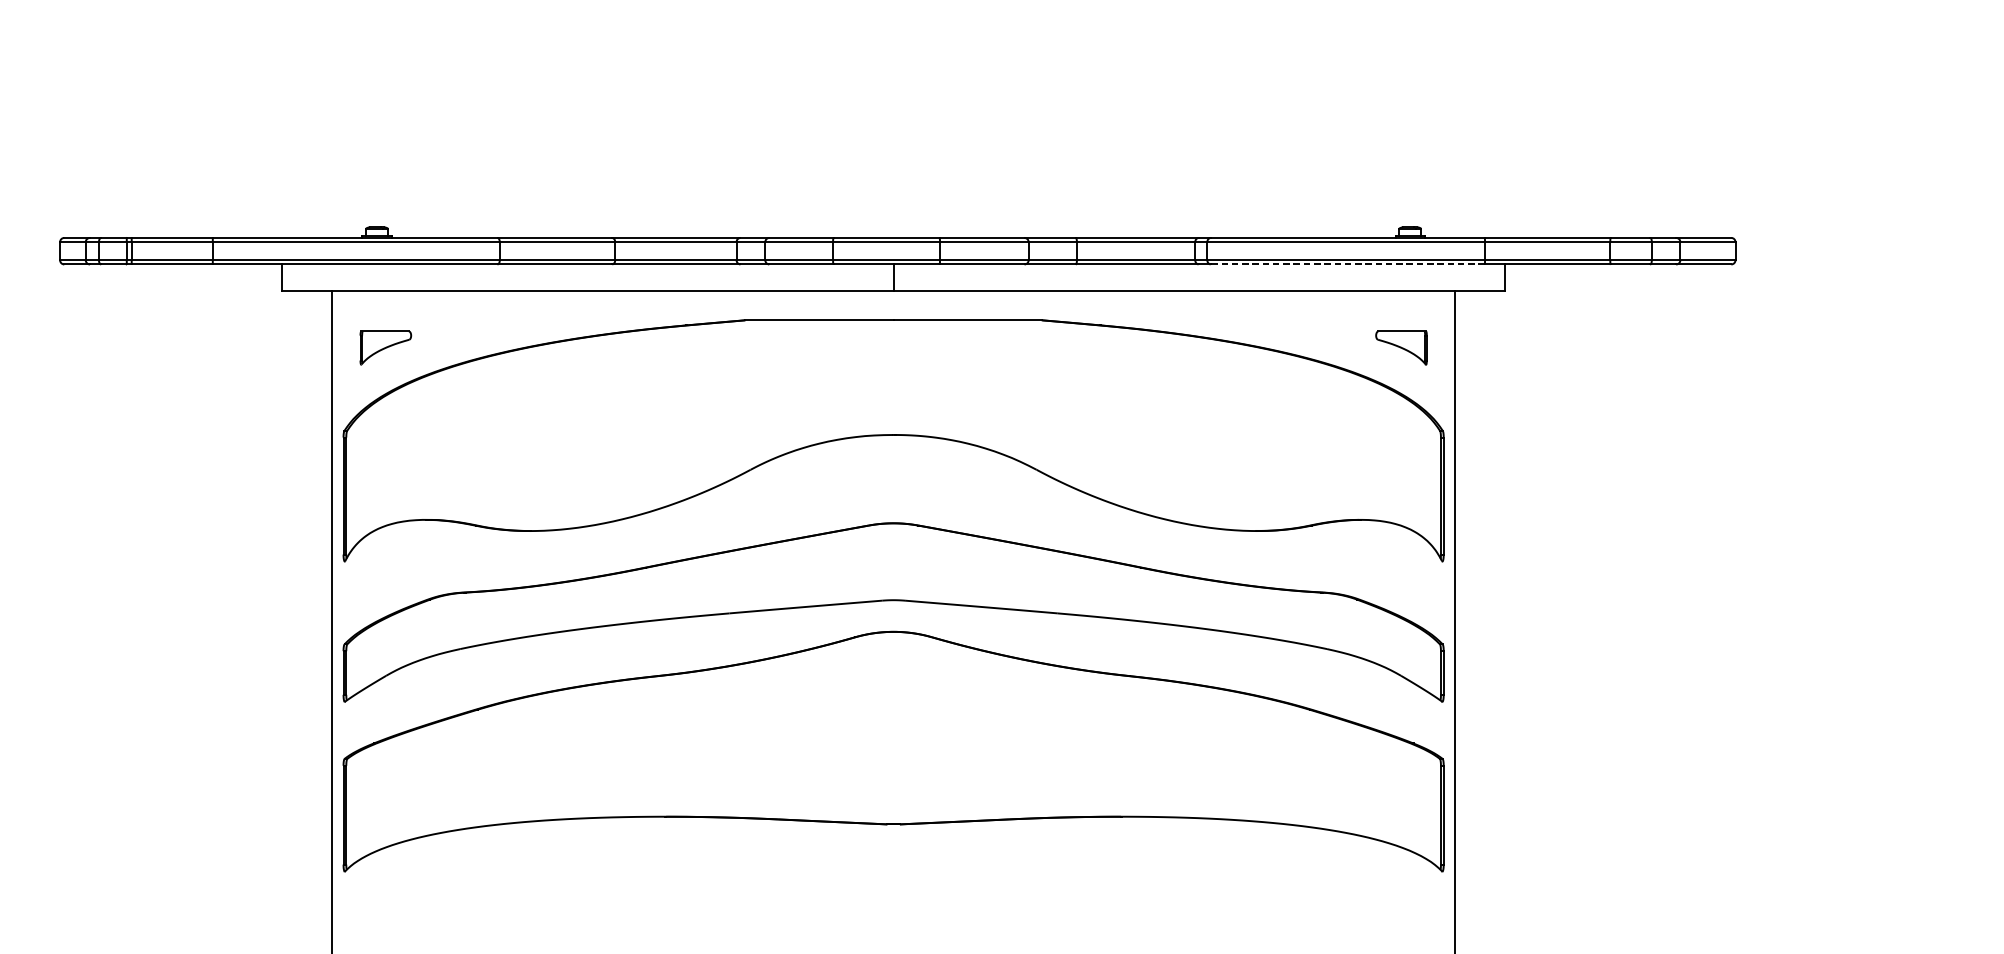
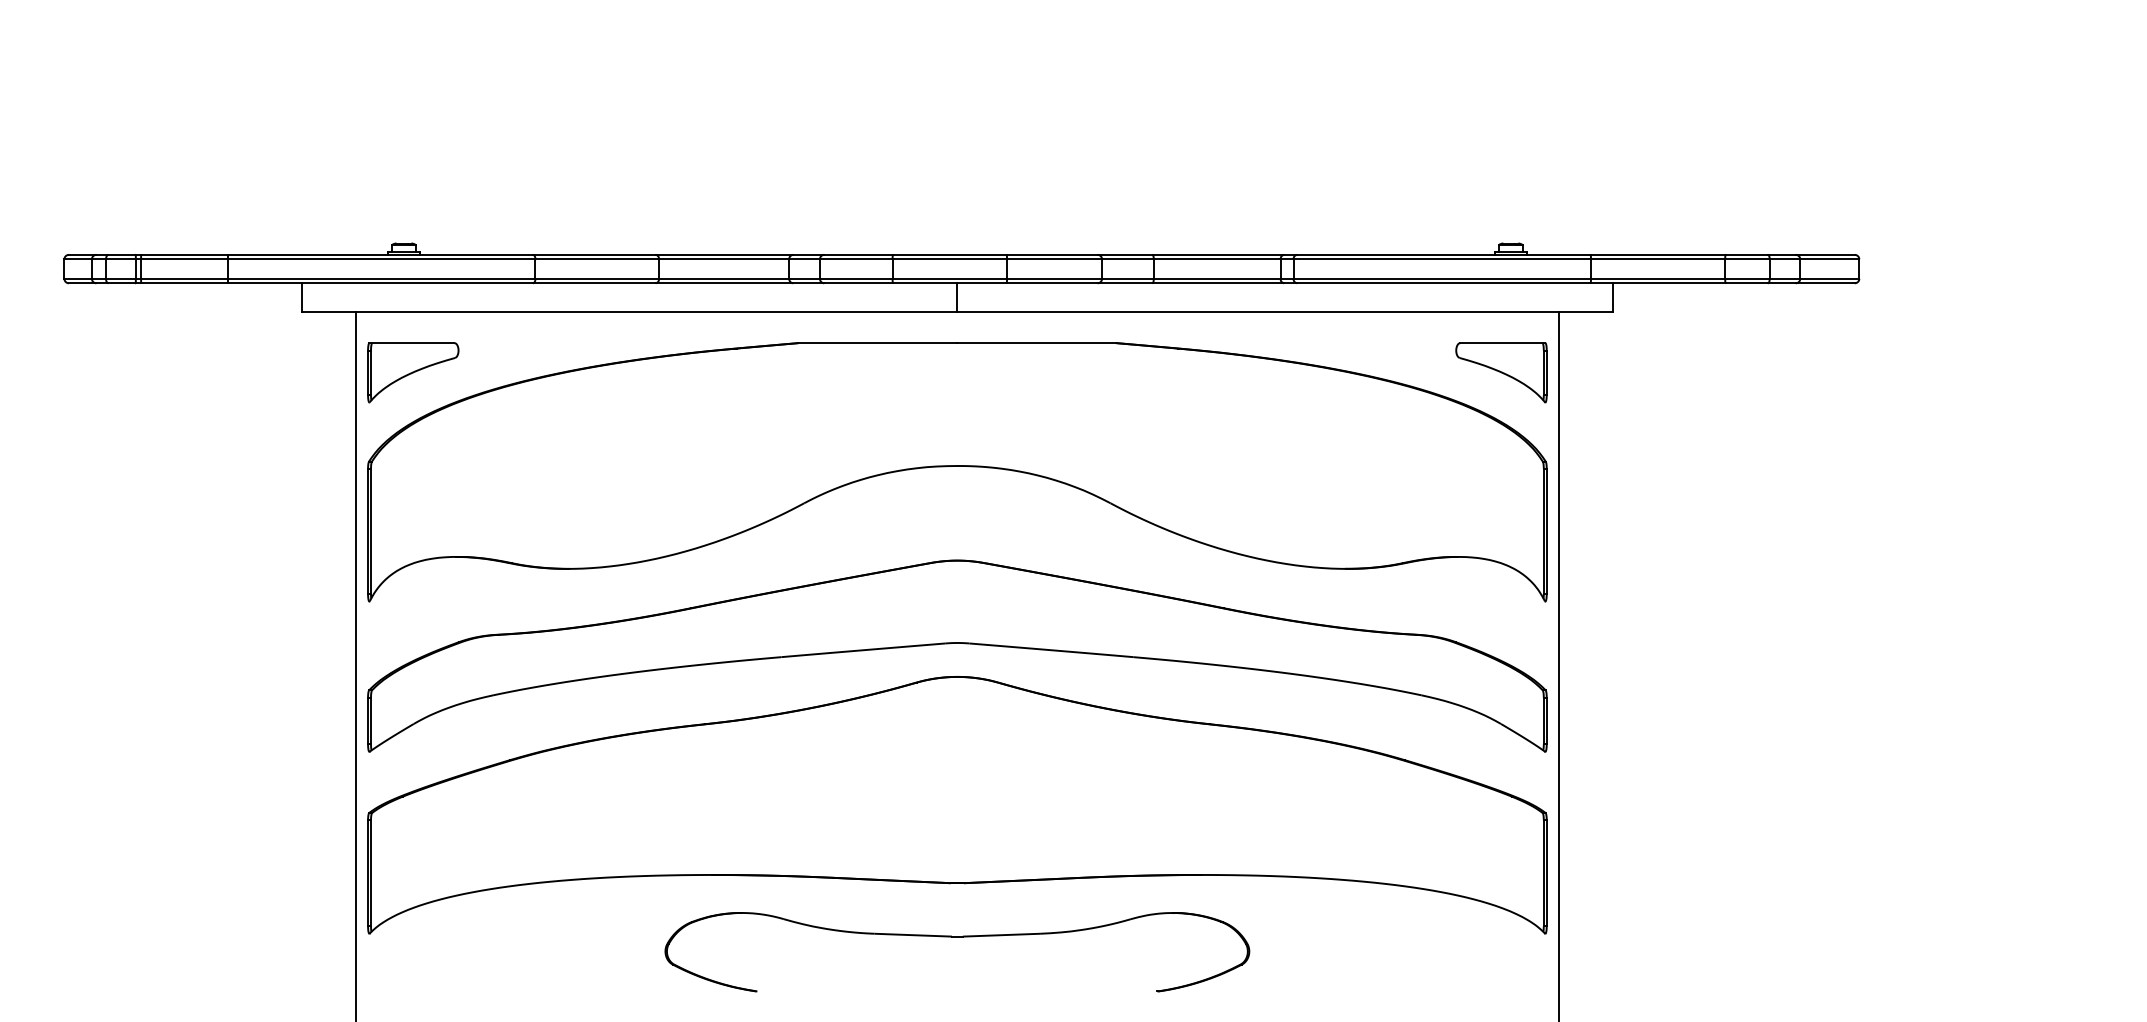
line: (1347, 264) -> (1443, 283), dashed -> solid
part: (385, 347) -> (413, 372), size x1.67
part: (1401, 347) -> (1501, 372), size x1.67
part: (893, 875) -> (957, 937), added

